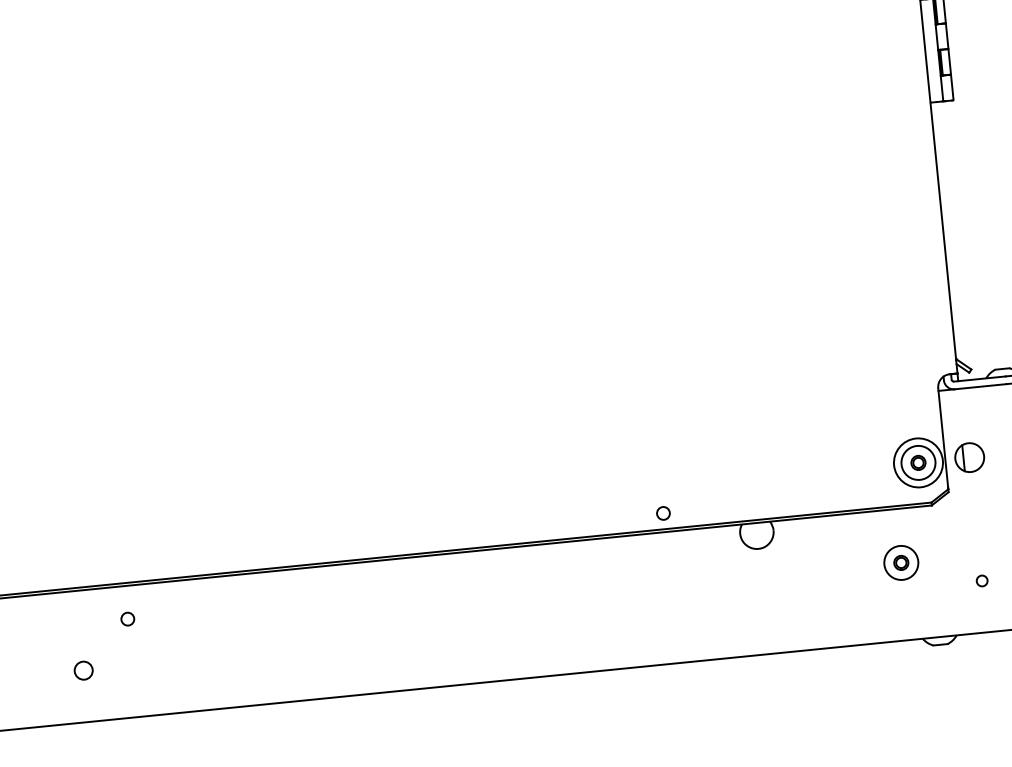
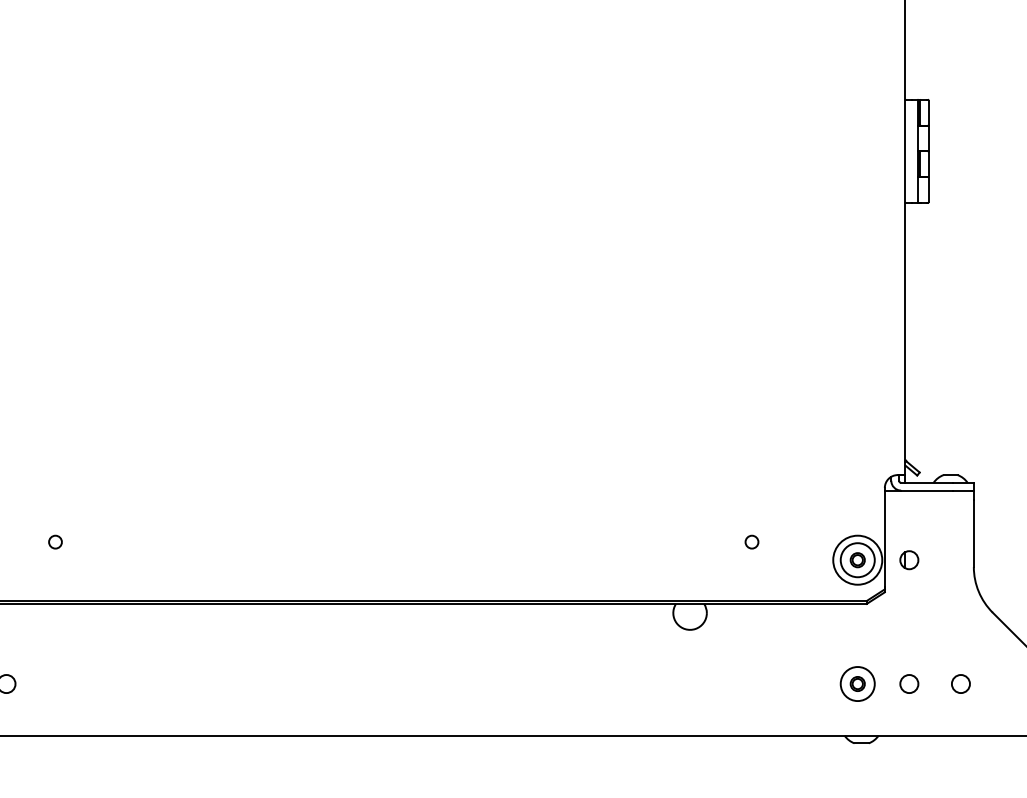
part: (969, 458) -> (909, 560), size x0.62
circle: (662, 512) -> (751, 541), moved
part: (901, 562) -> (857, 683), moved
circle: (982, 580) -> (909, 683), size x1.67
circle: (127, 618) -> (55, 541), moved

